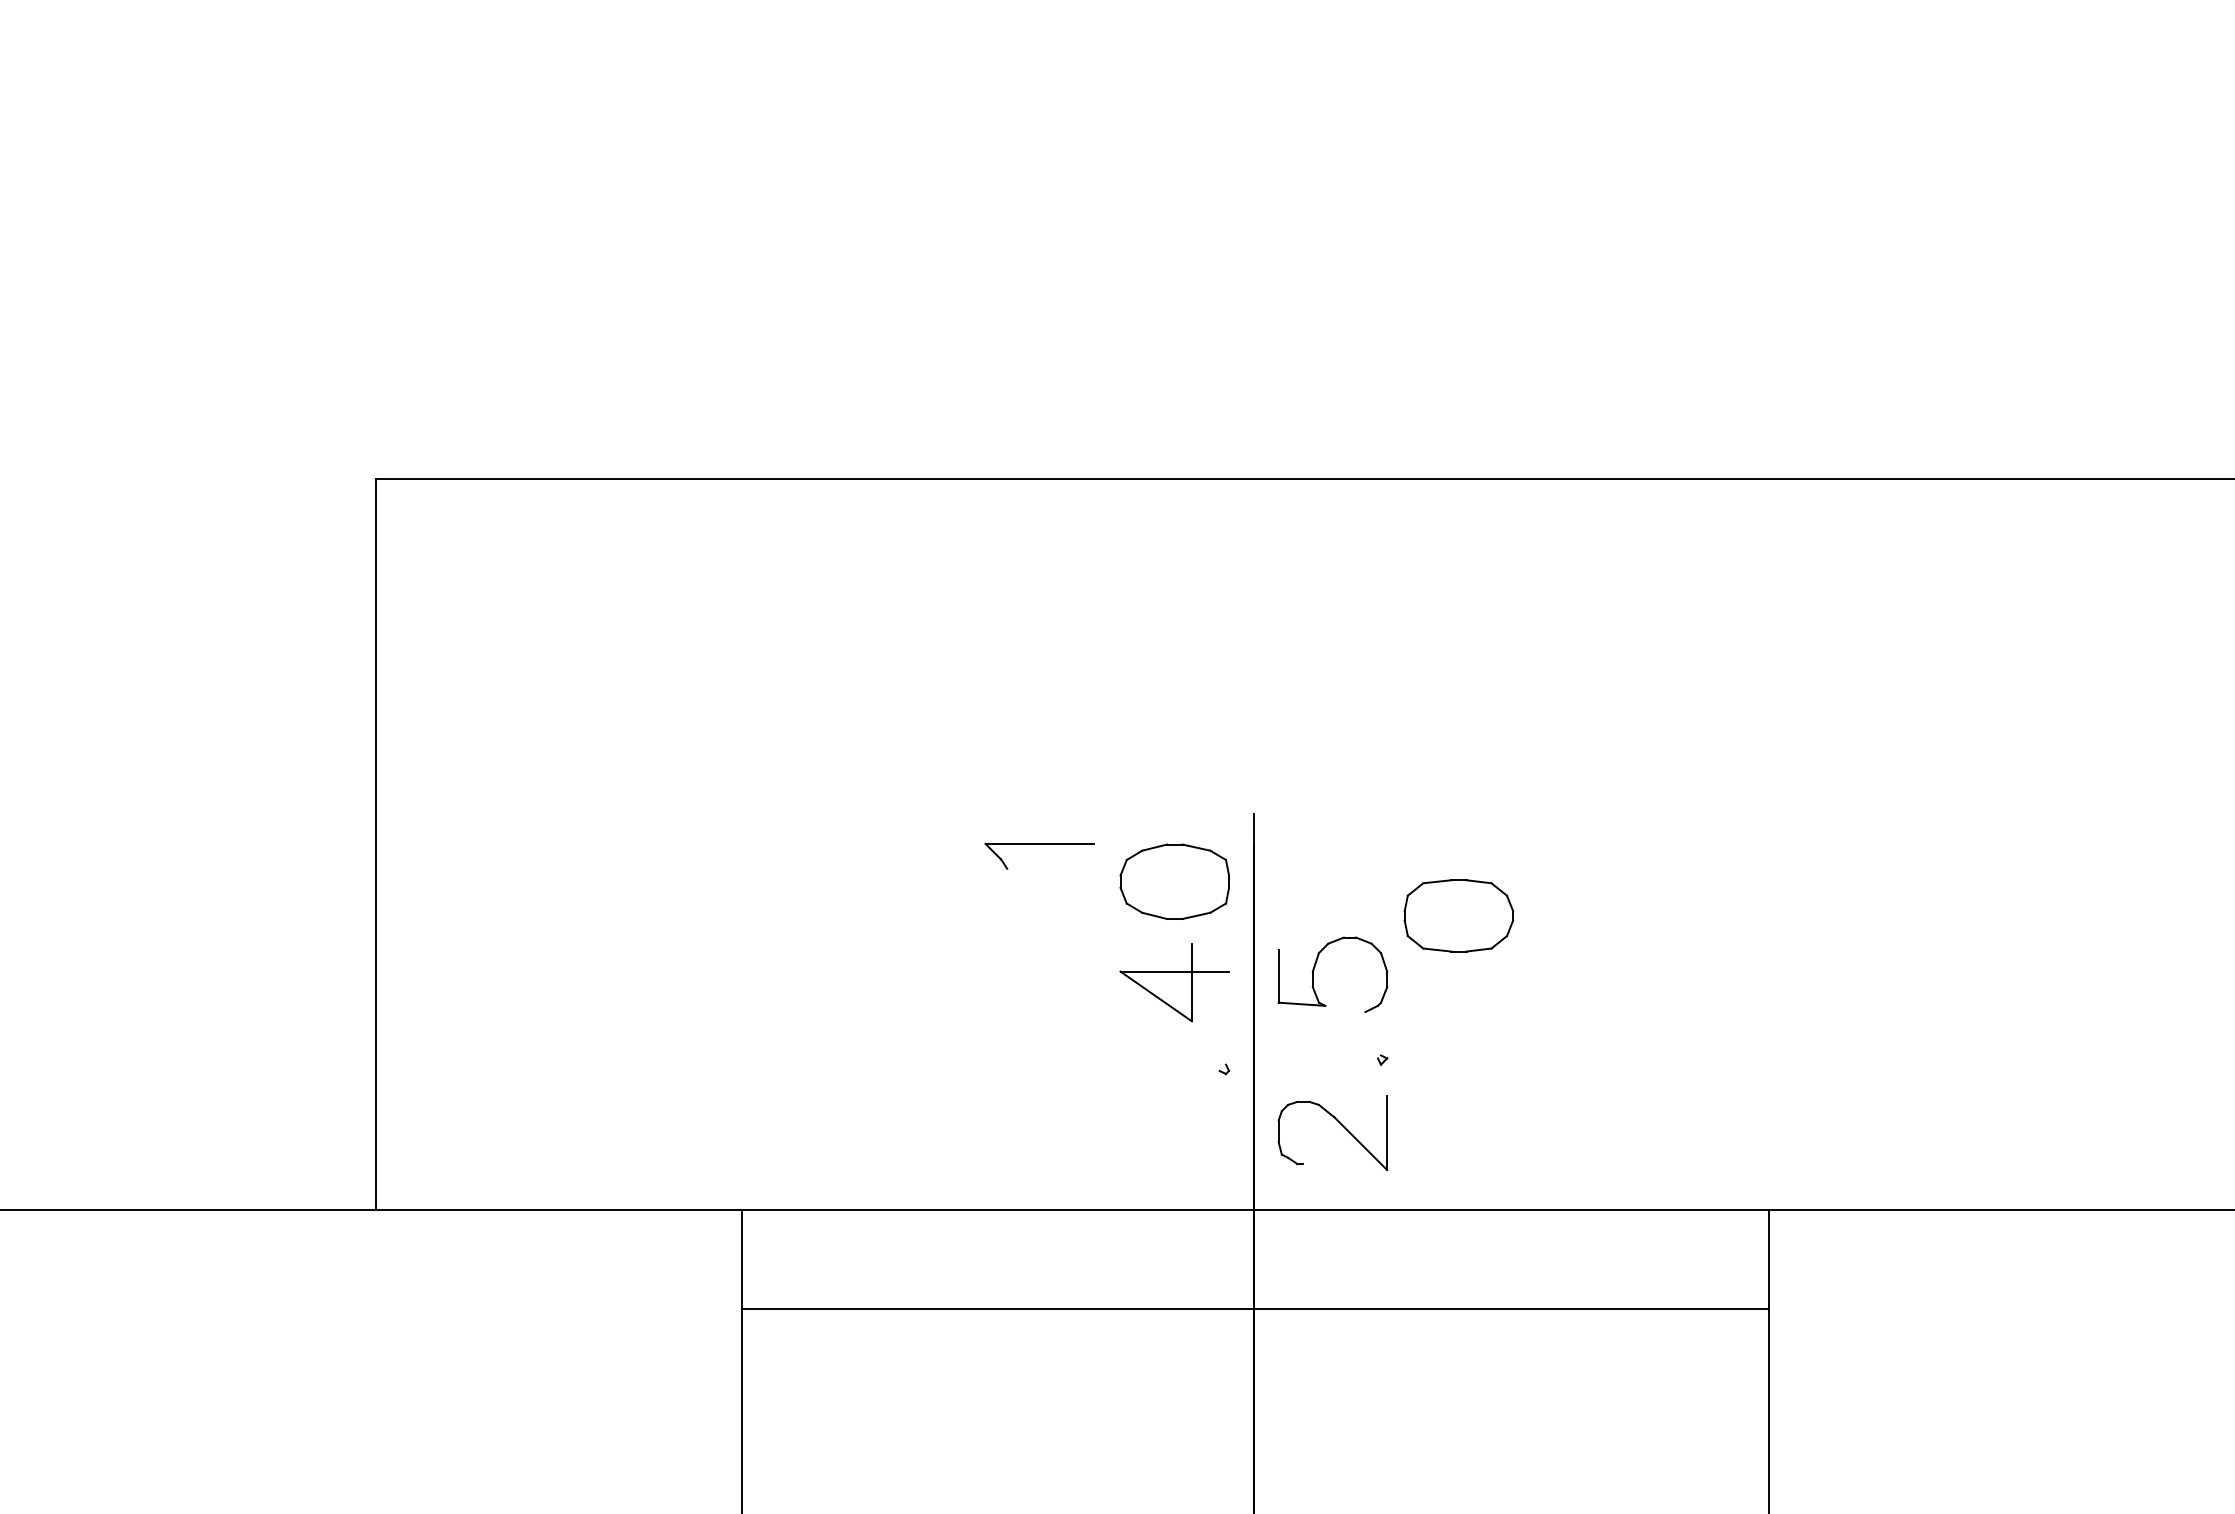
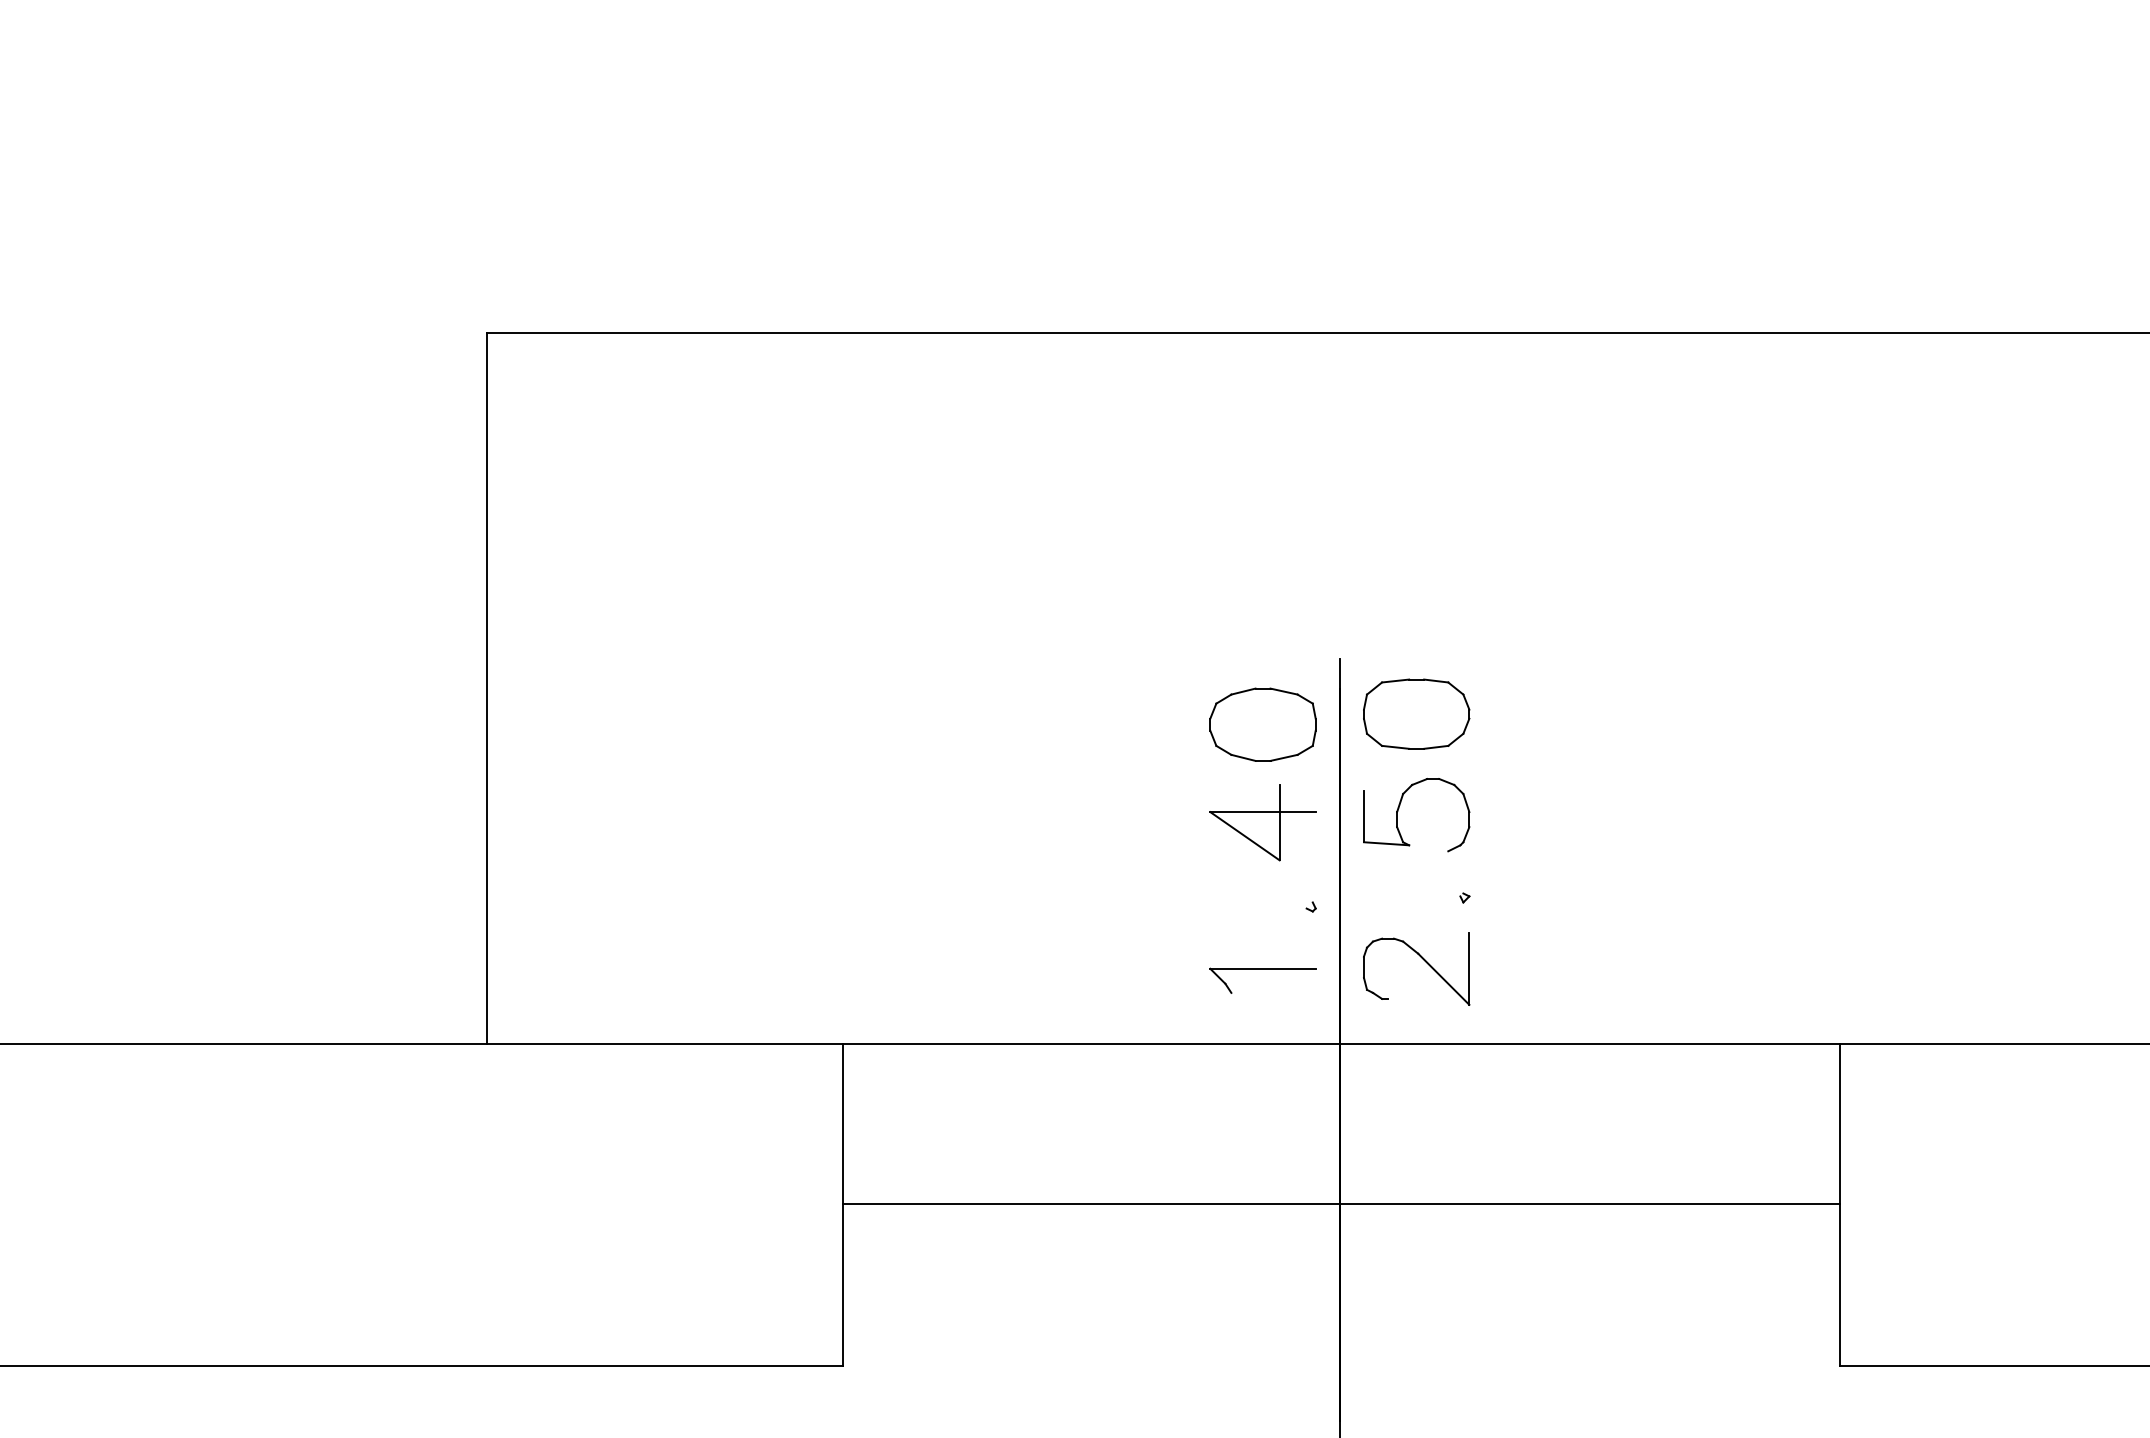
part: (1039, 844) -> (1262, 969), moved
part: (1458, 915) -> (1416, 713), moved
line: (1255, 1308) -> (1341, 1203), moved

